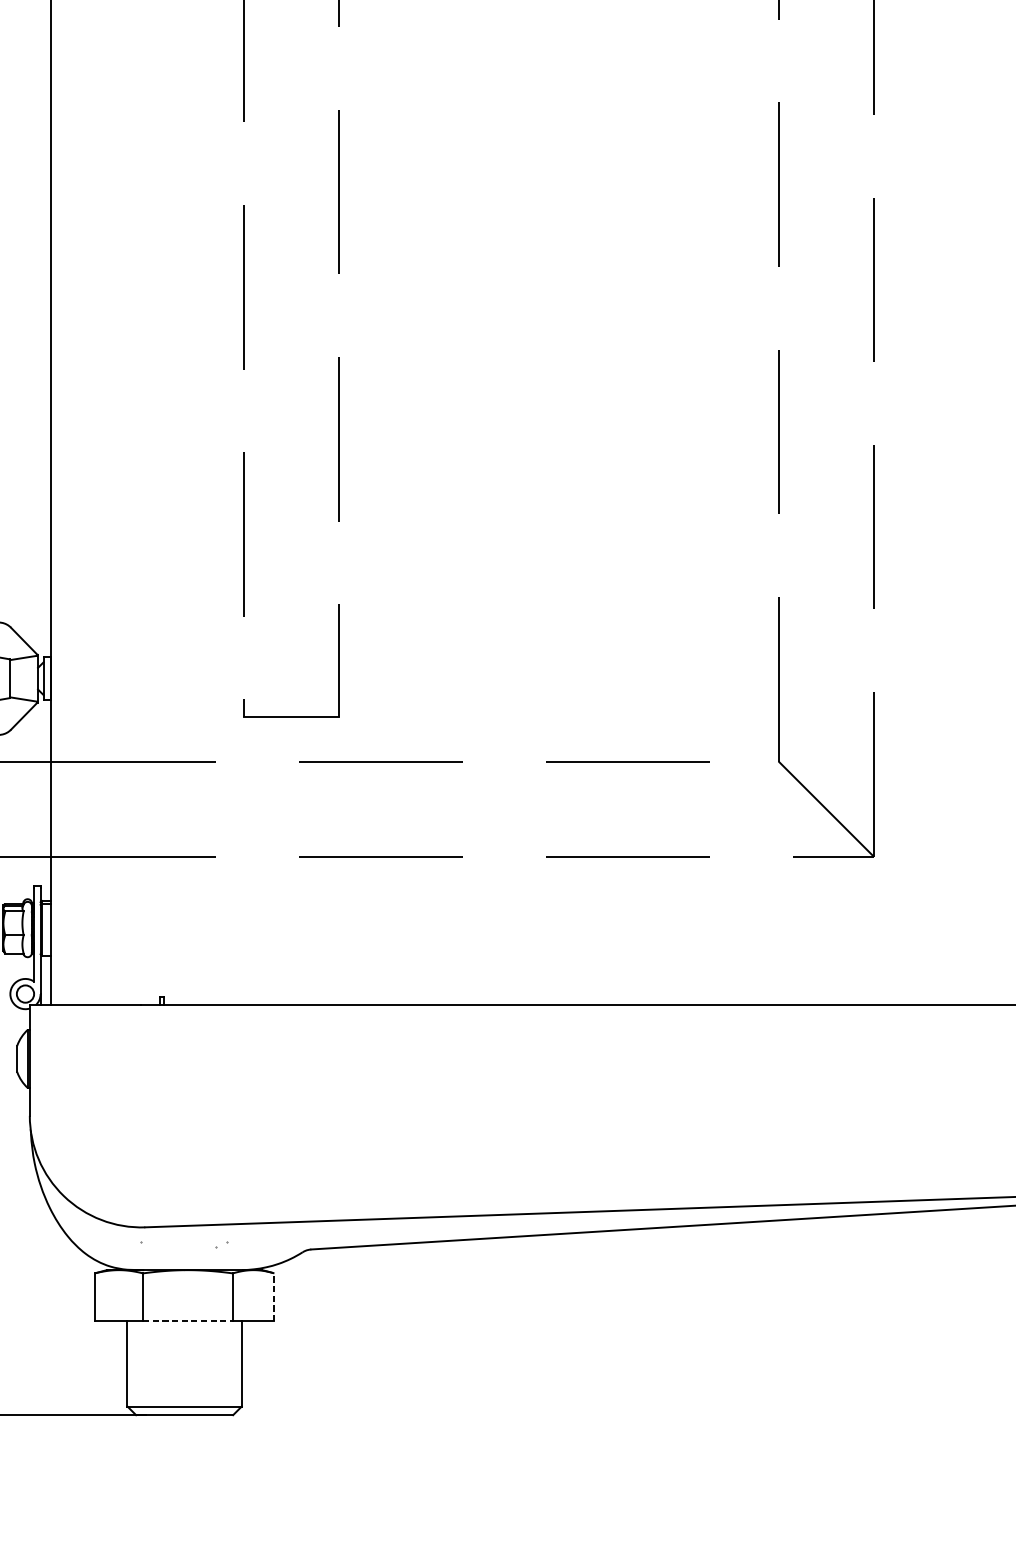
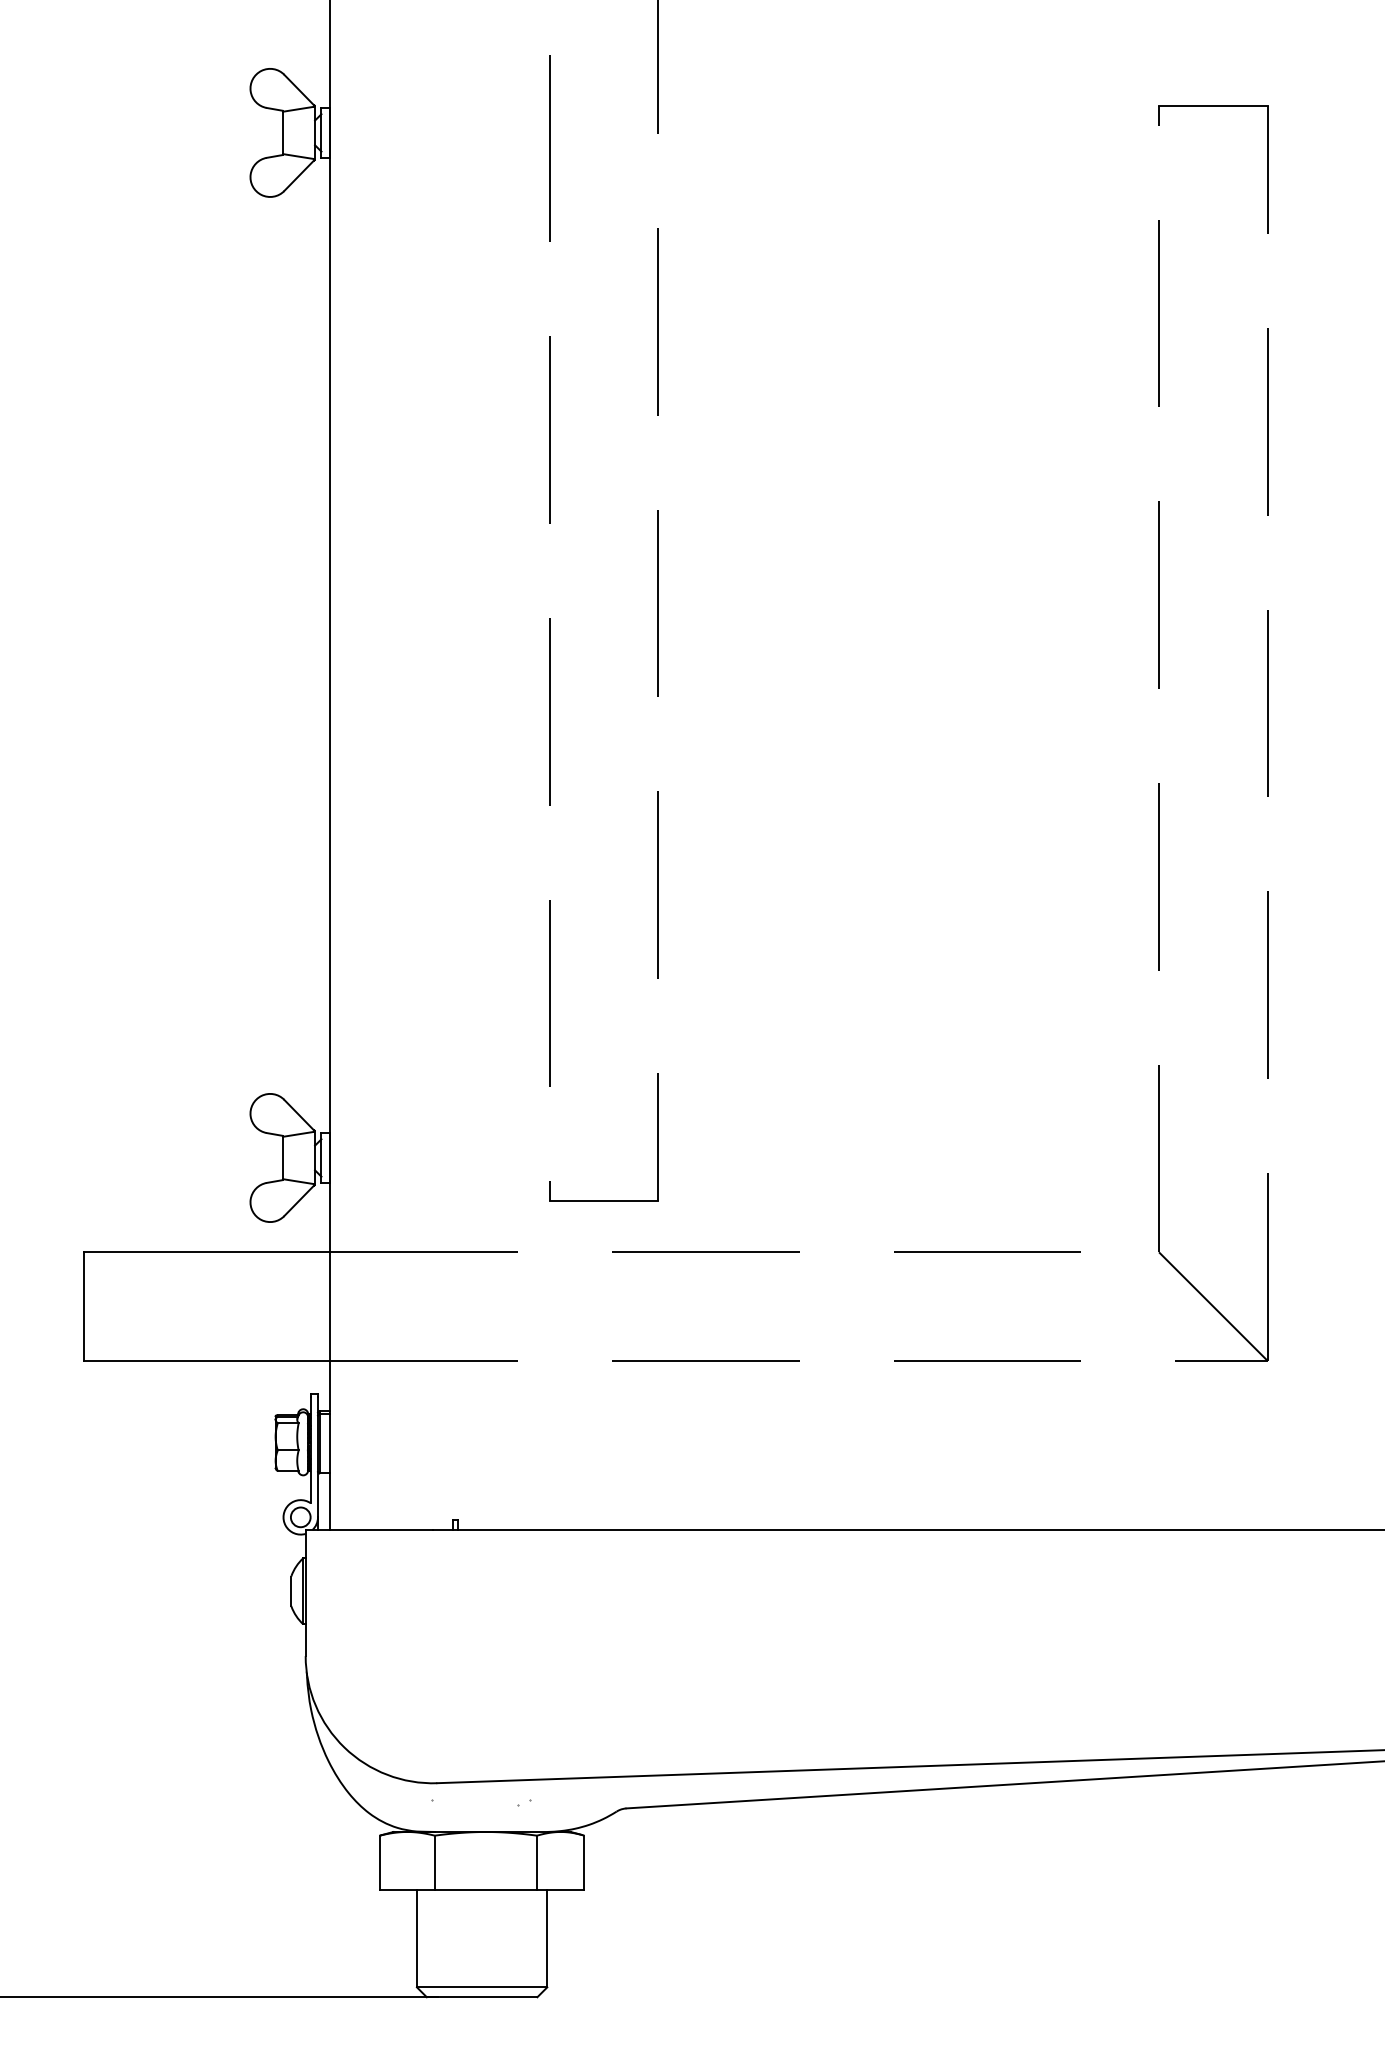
line: (274, 1296) -> (584, 1862), dashed -> solid
line: (188, 1321) -> (486, 1890), dashed -> solid

